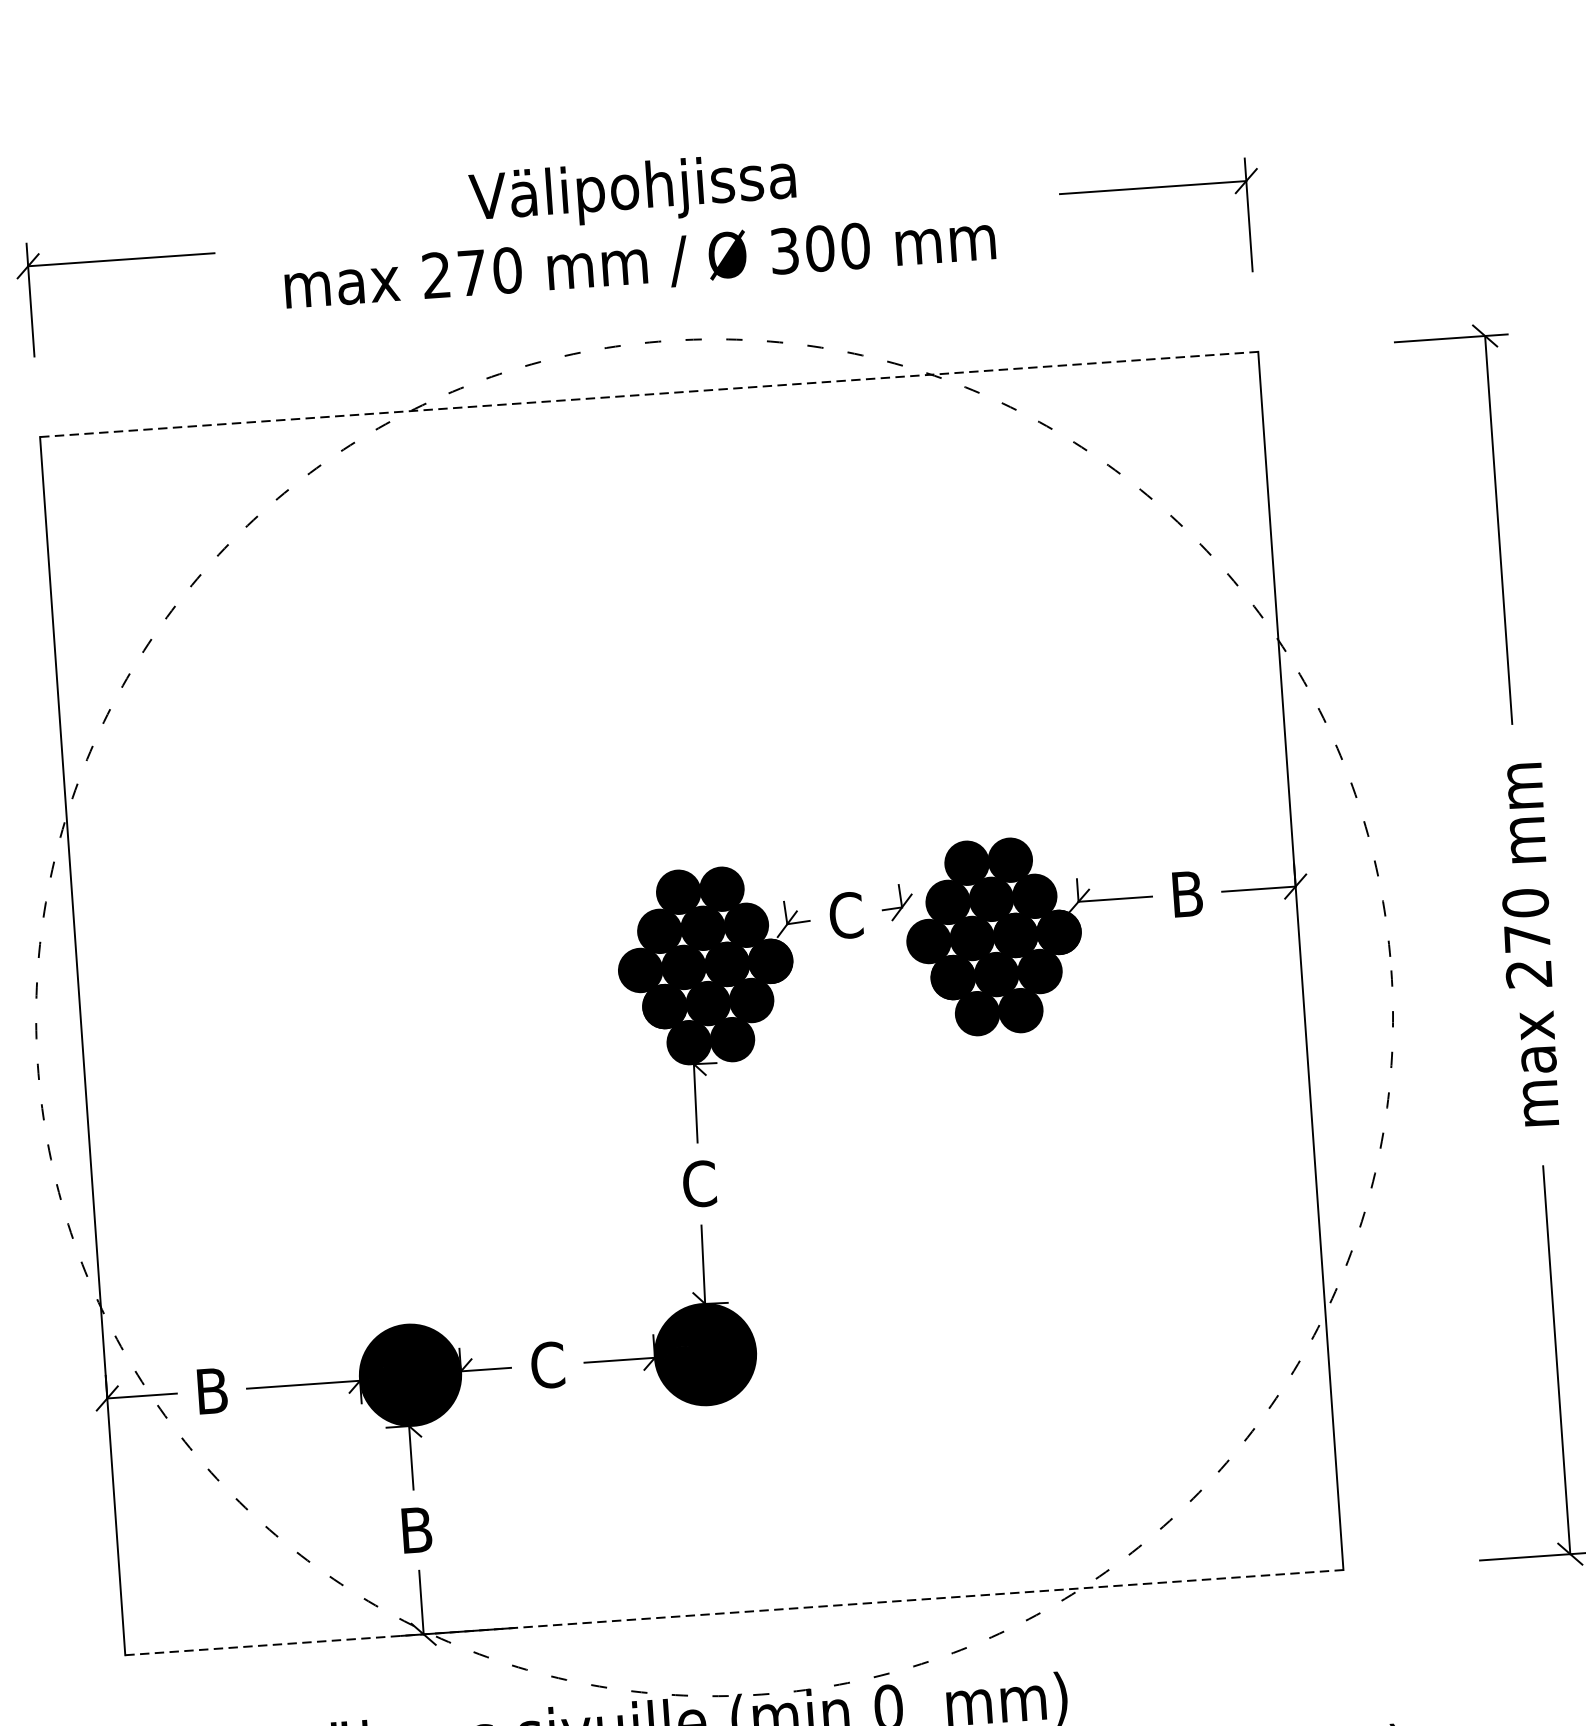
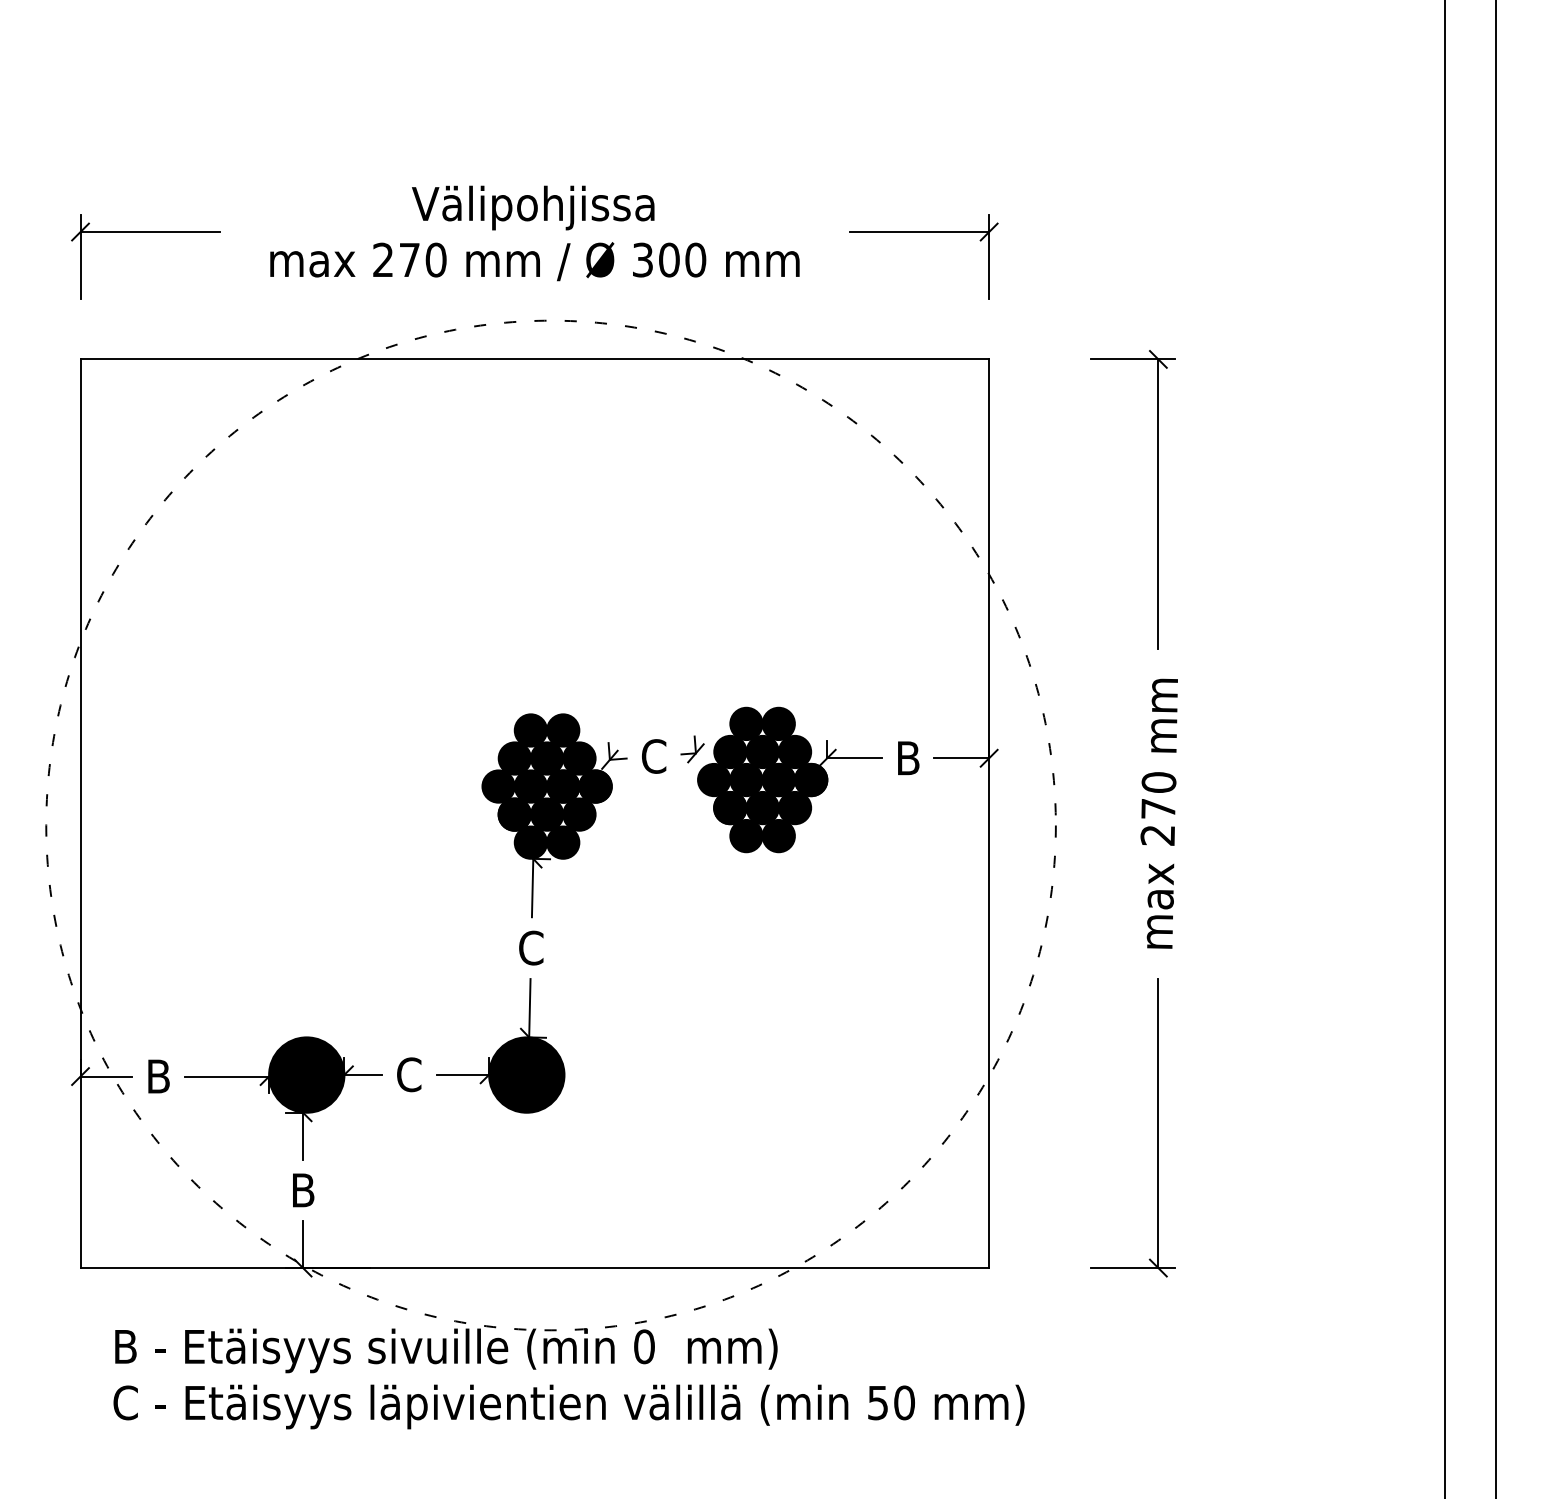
line: (650, 394) -> (535, 359), dashed -> solid
line: (735, 1613) -> (535, 1268), dashed -> solid

